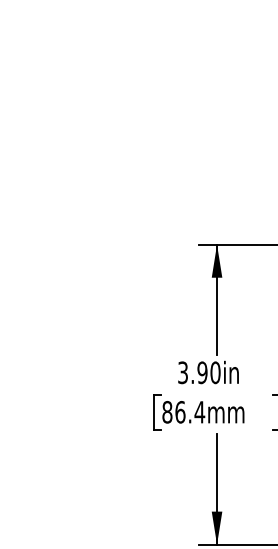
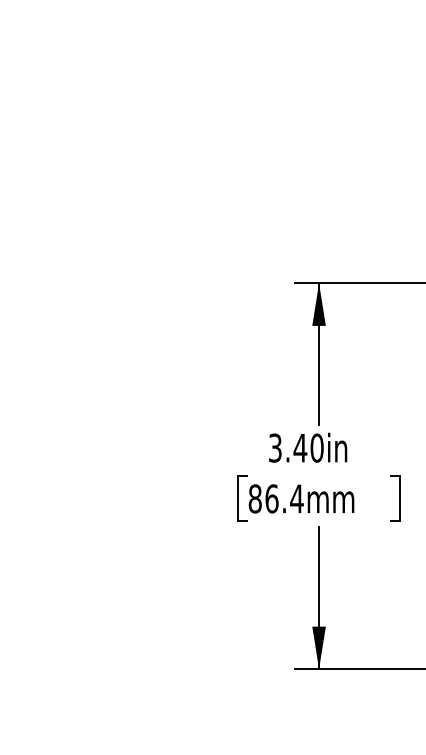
text: (202, 372) -> (300, 447), 3.90in -> 3.40in

